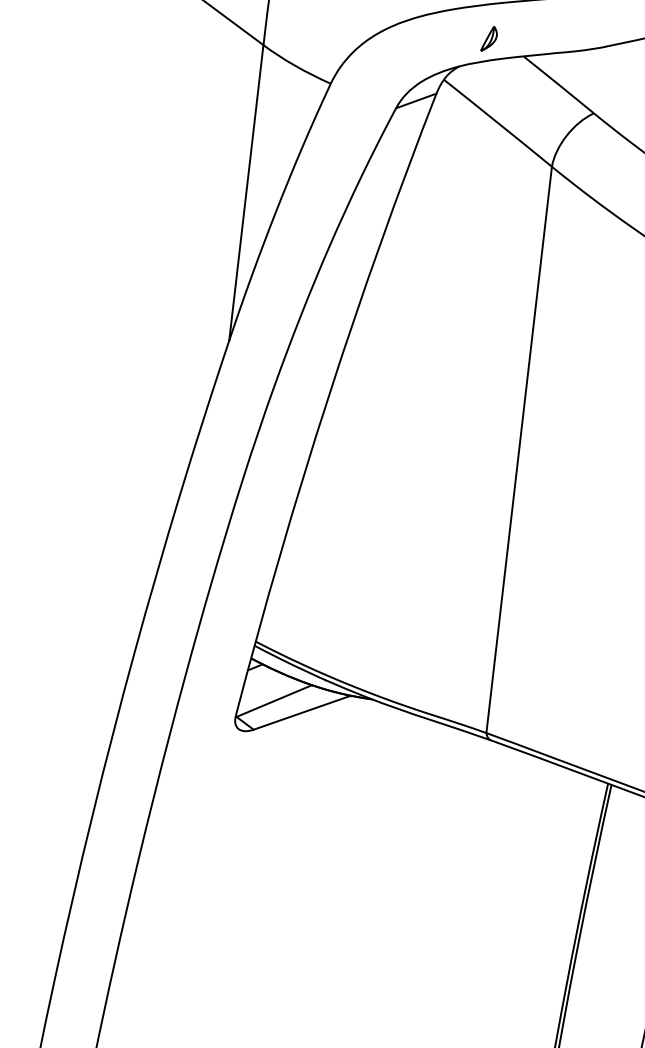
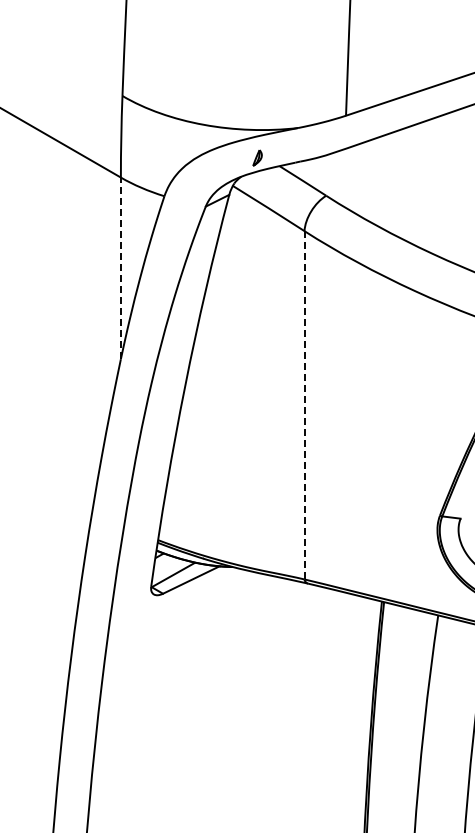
line: (245, 192) -> (120, 268), solid -> dashed
line: (519, 448) -> (304, 404), solid -> dashed

